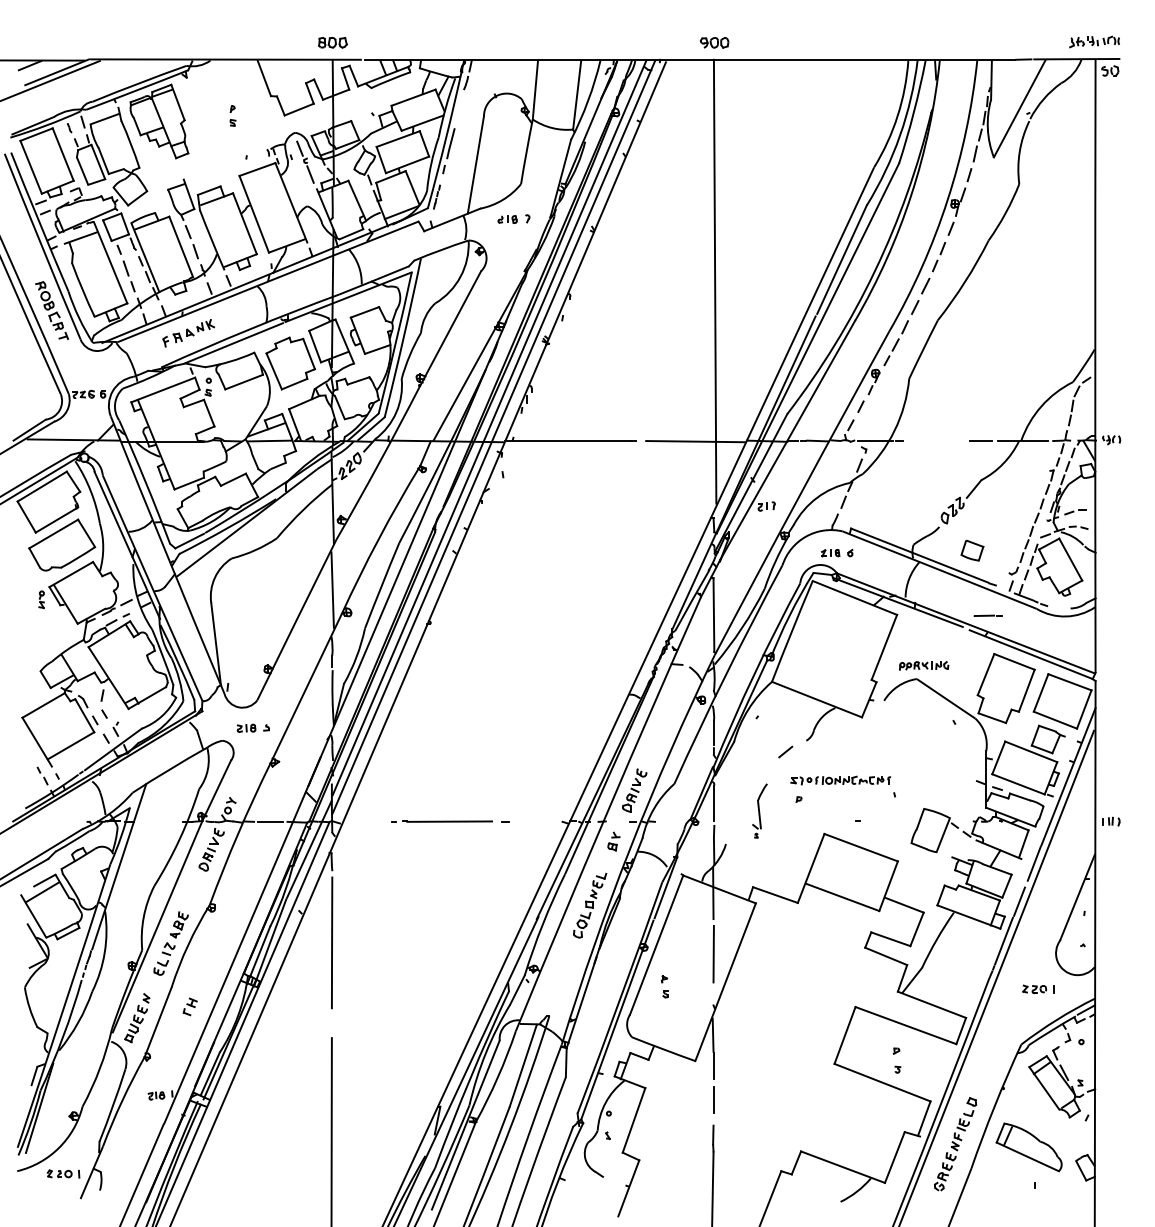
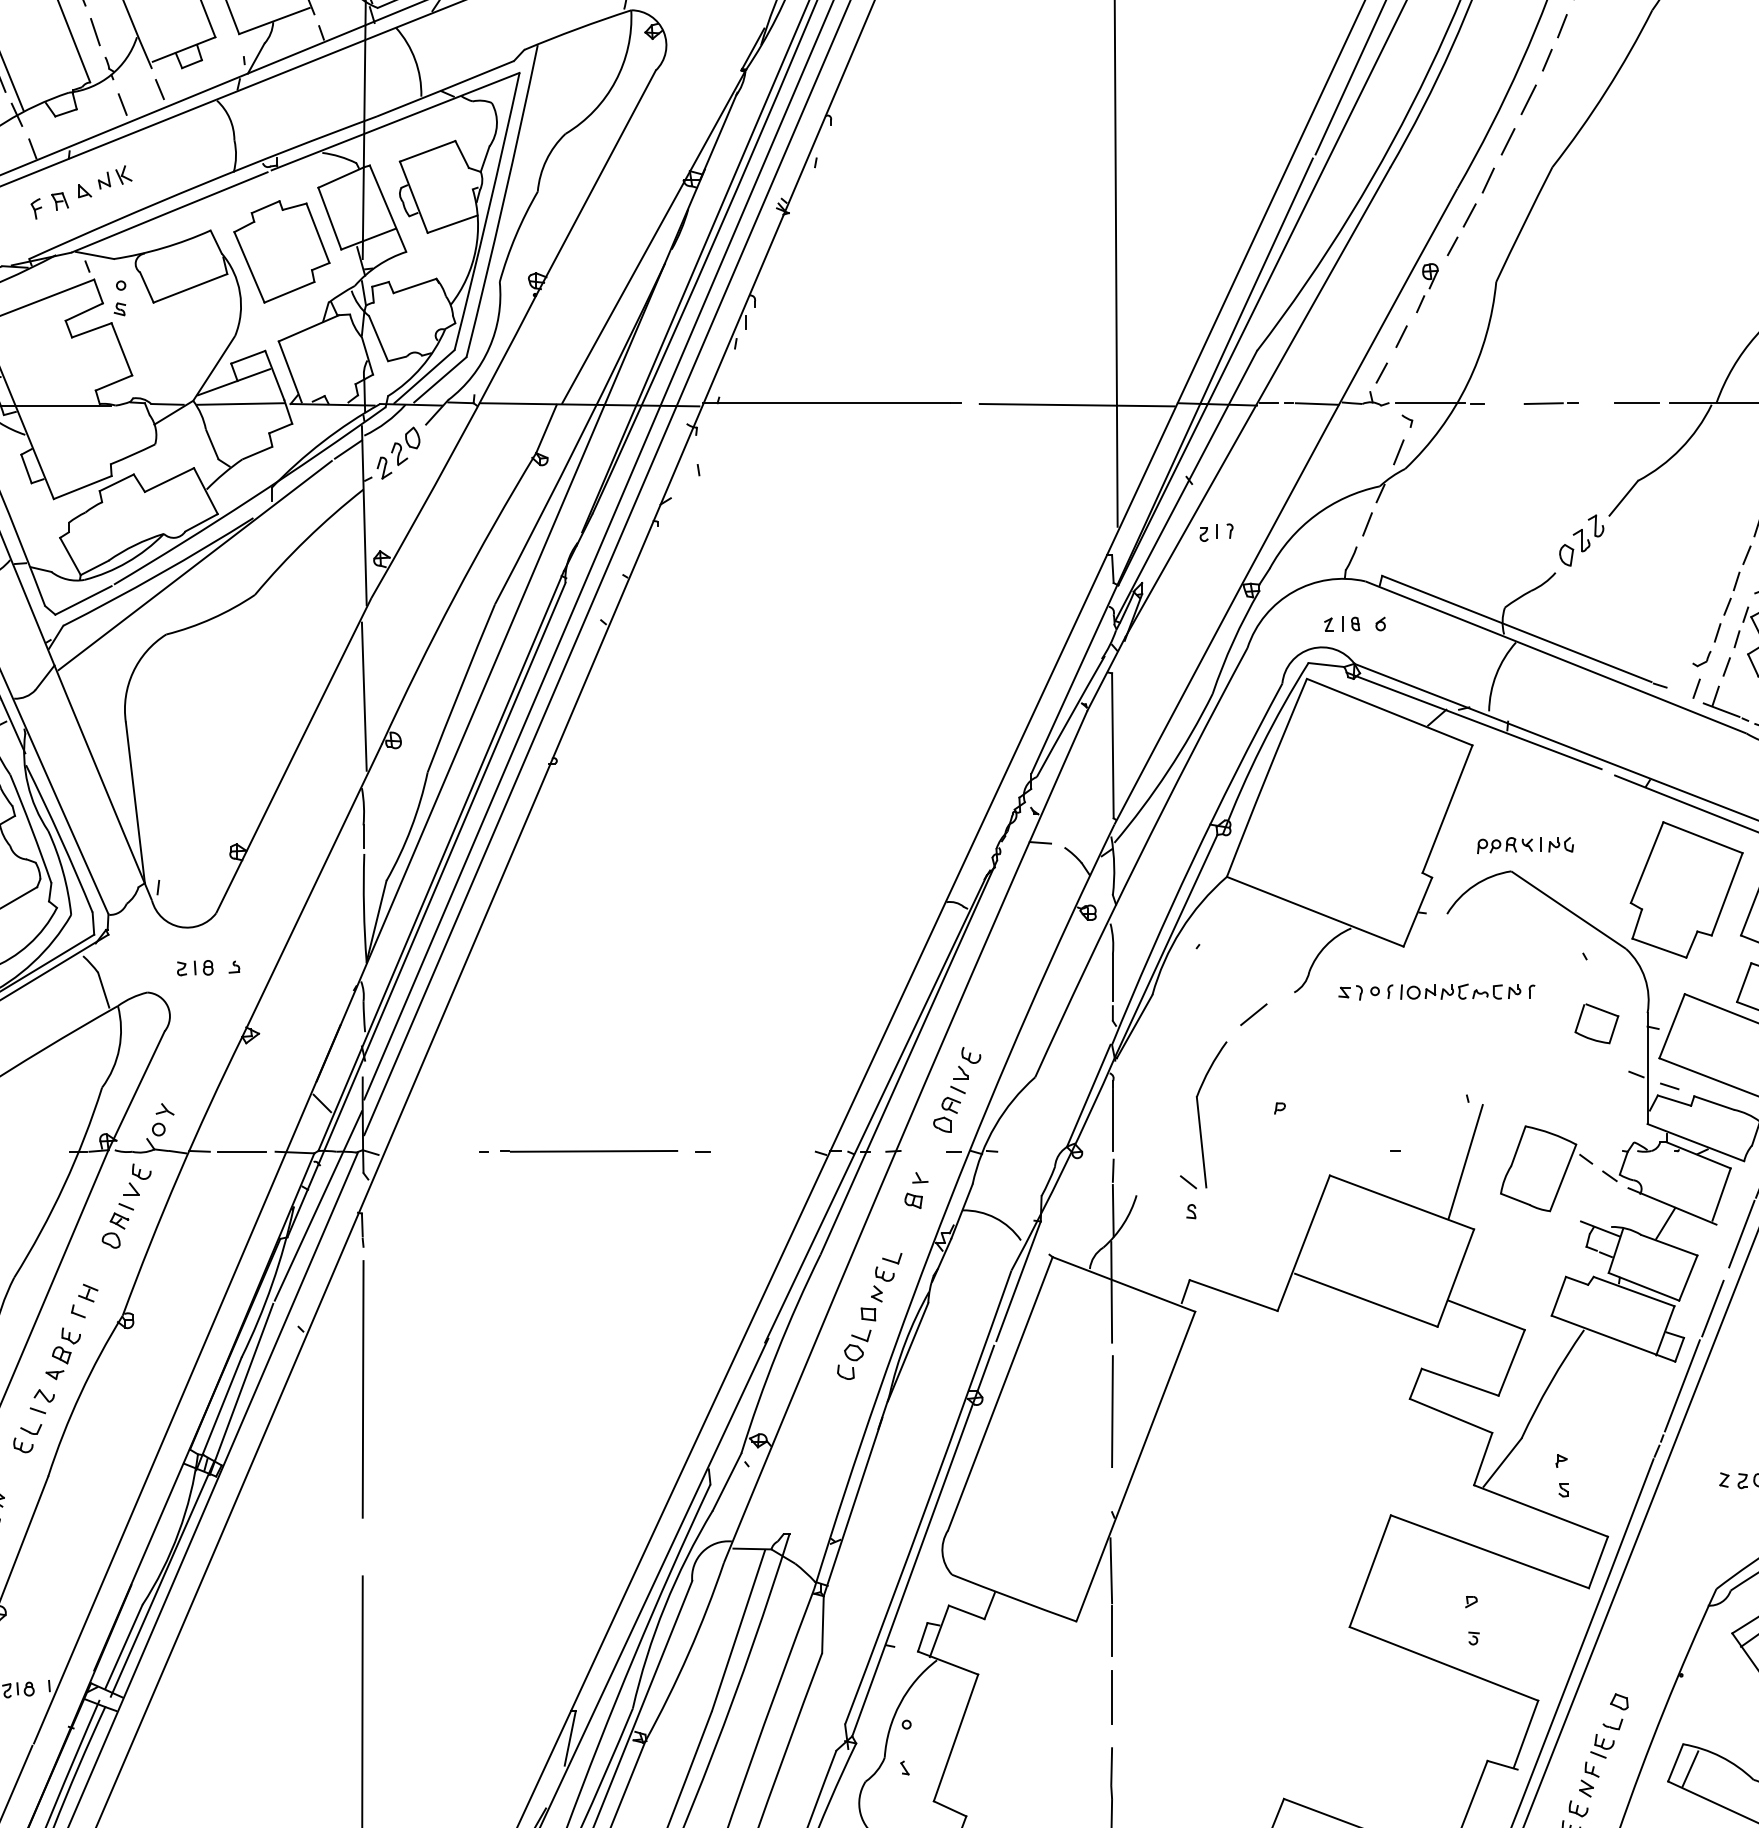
part: (972, 550) -> (1597, 1023), moved
line: (987, 615) -> (1549, 402), moved
part: (840, 780) -> (1435, 992), moved
part: (759, 810) -> (1202, 1129), size x1.67
line: (893, 826) -> (1465, 1160), added
part: (664, 986) -> (1561, 1475), moved
part: (189, 1006) -> (83, 1300), moved

